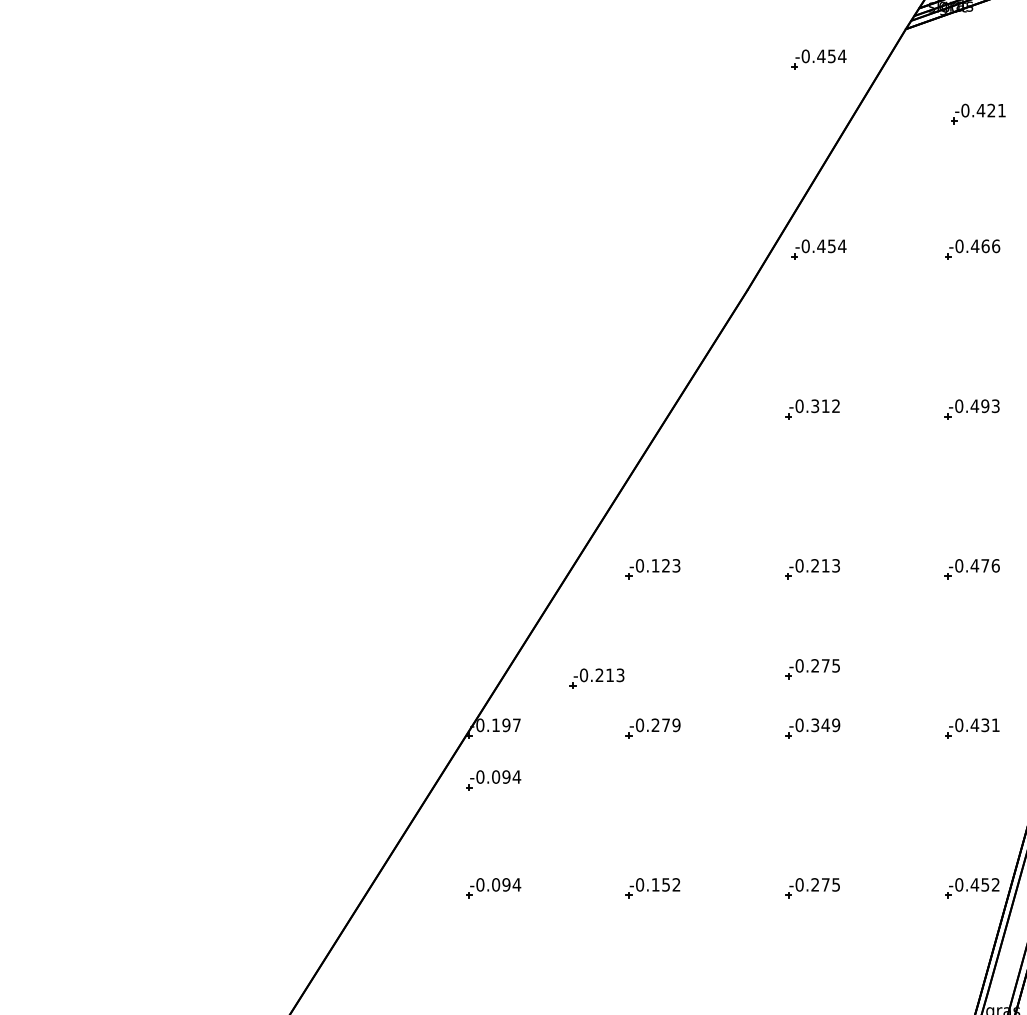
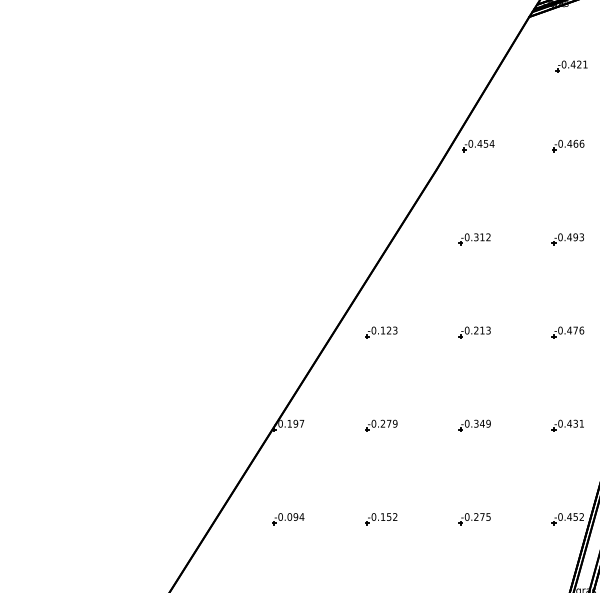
part: (818, 60) -> (478, 35), removed
part: (812, 670) -> (474, 391), removed
part: (596, 678) -> (348, 396), removed
part: (493, 781) -> (288, 456), removed

